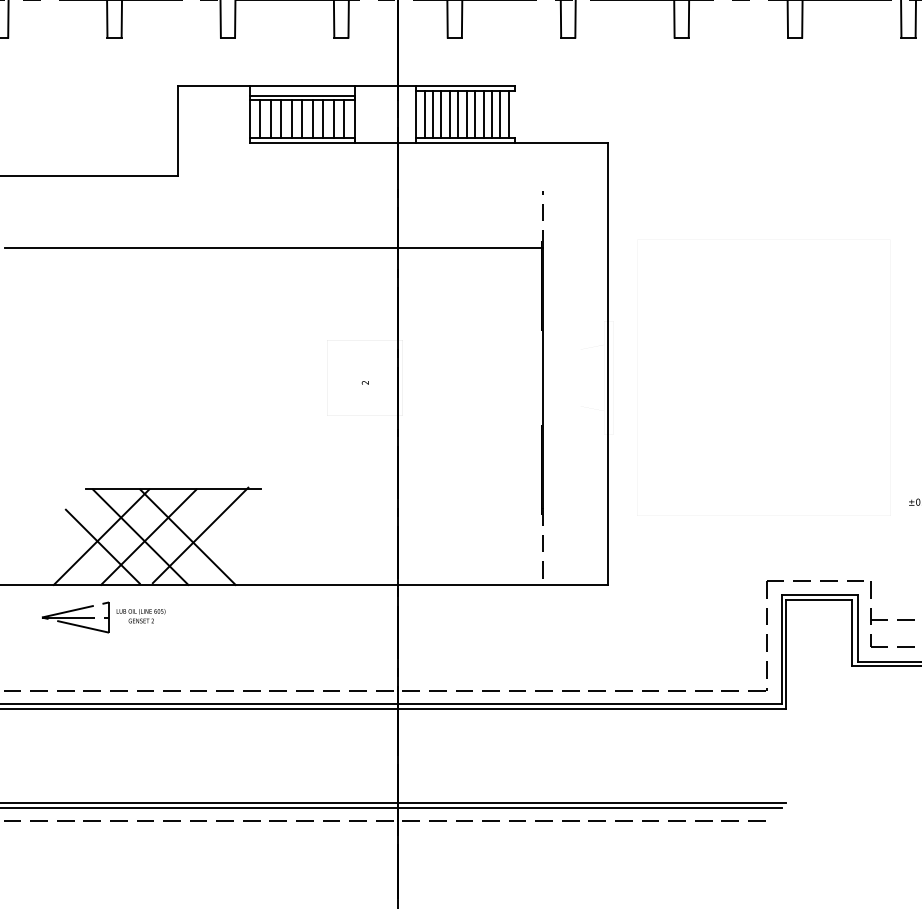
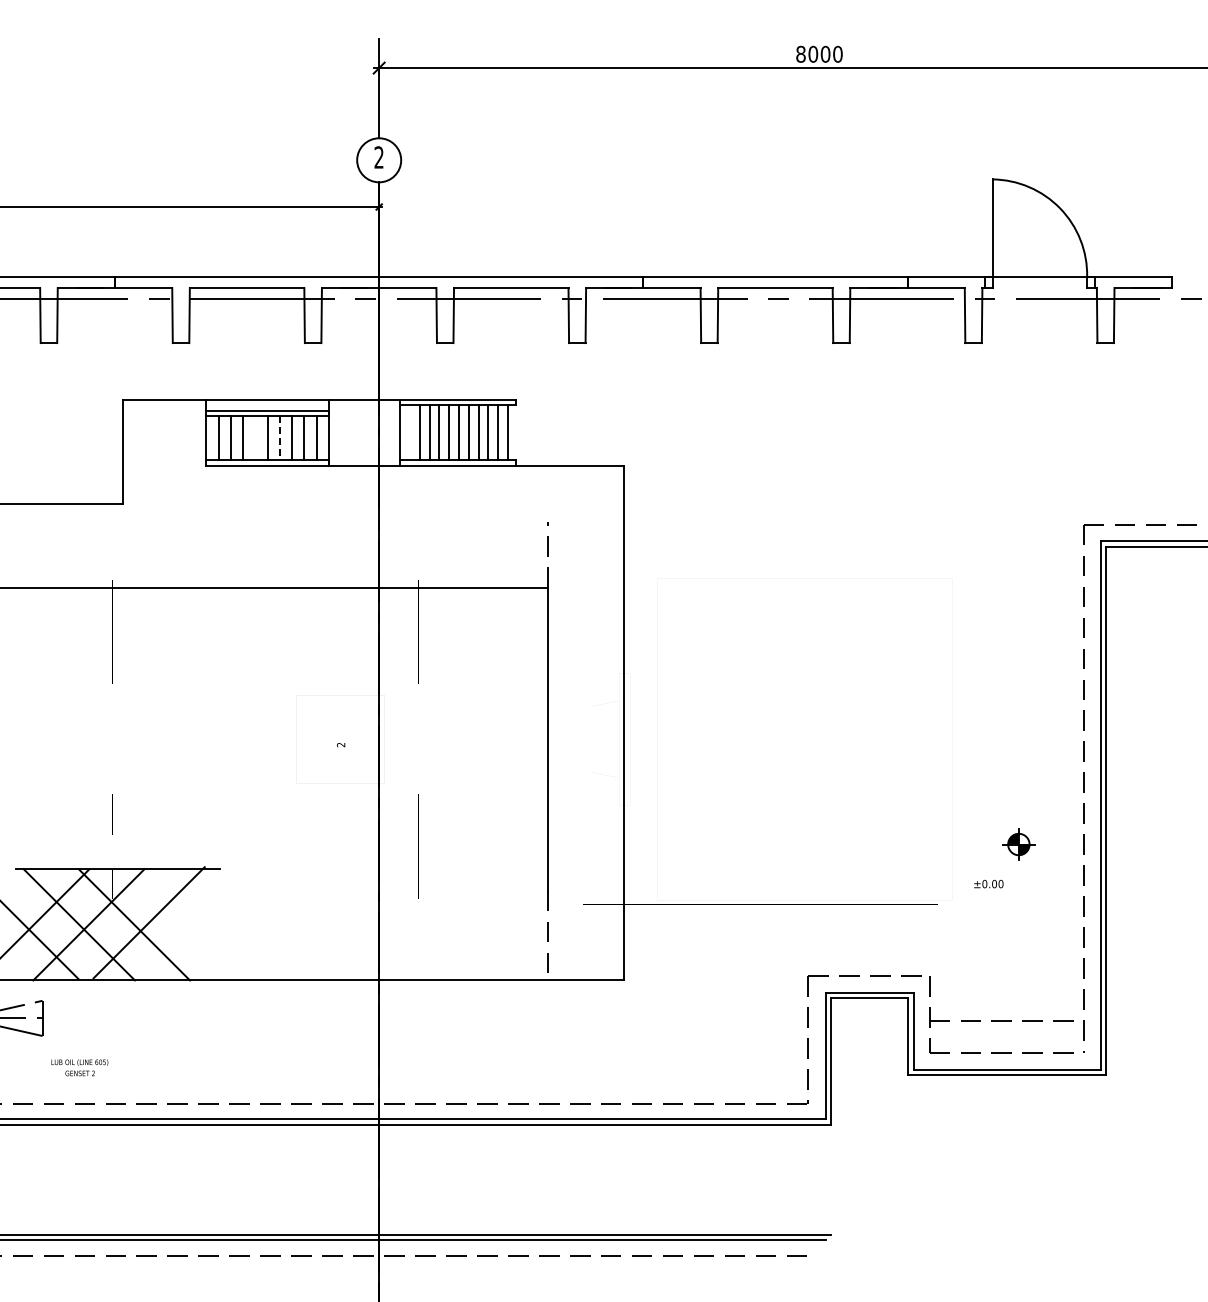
line: (424, 114) -> (409, 432), removed
line: (291, 119) -> (255, 438), removed
line: (312, 119) -> (279, 438), solid -> dashed
text: (140, 615) -> (79, 1067), moved

